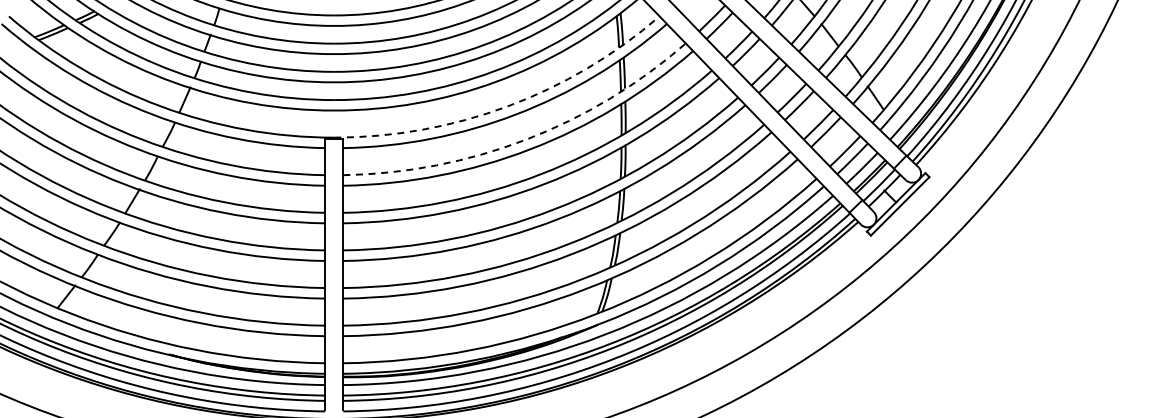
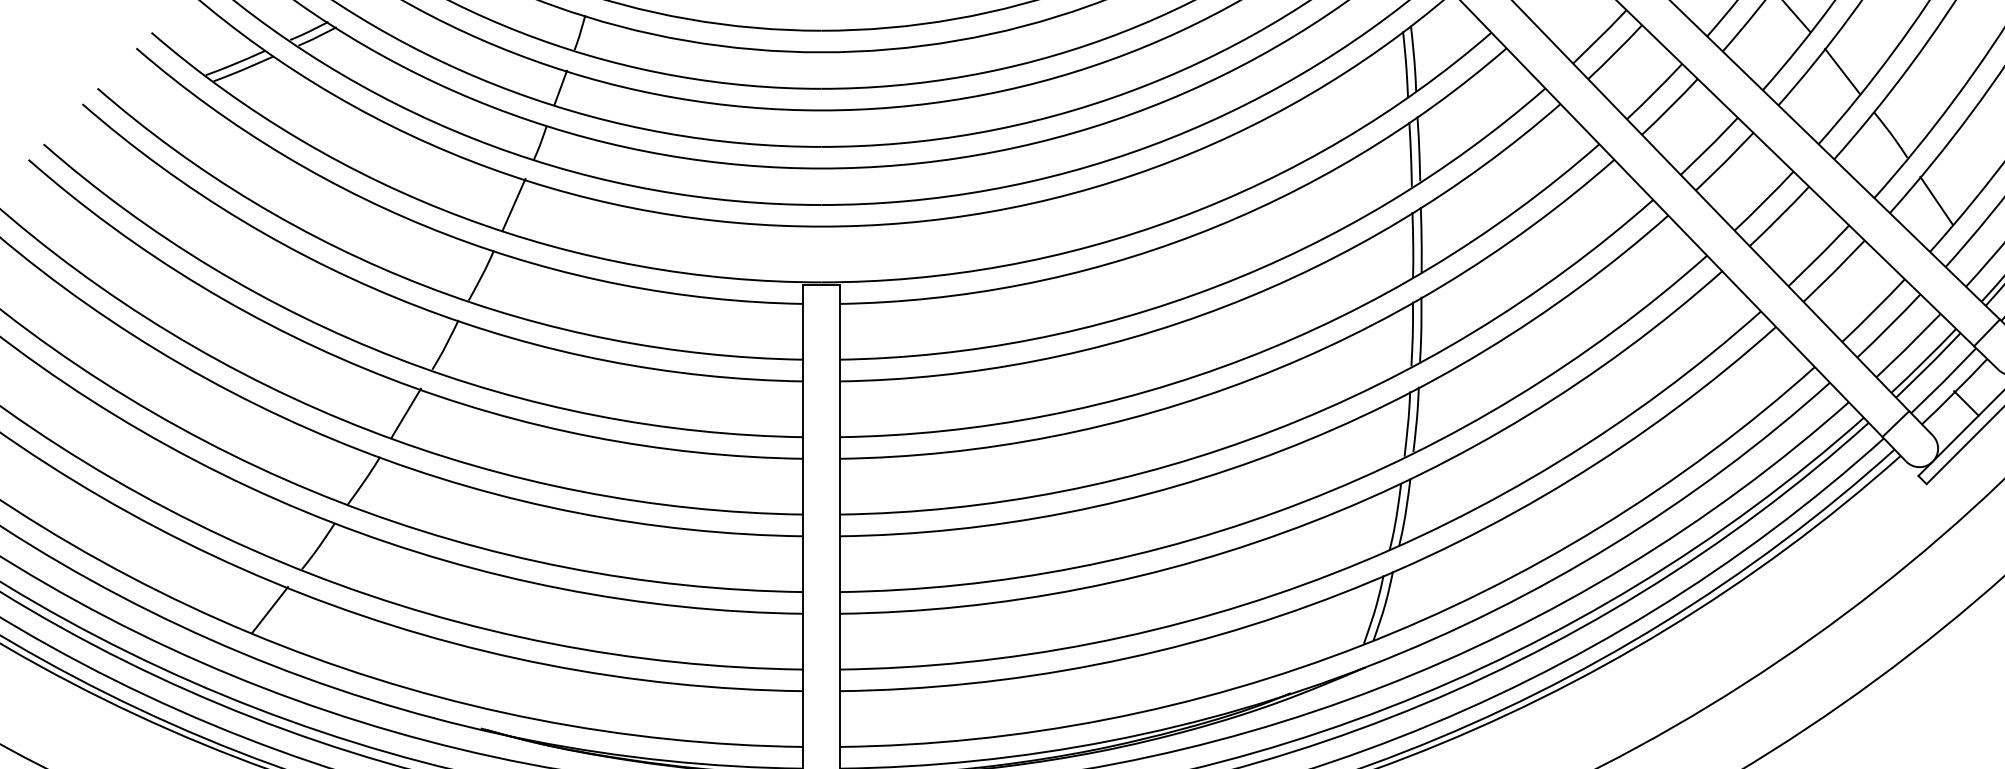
arc: (507, 106) -> (1178, 218), dashed -> solid
arc: (526, 139) -> (1217, 286), dashed -> solid

